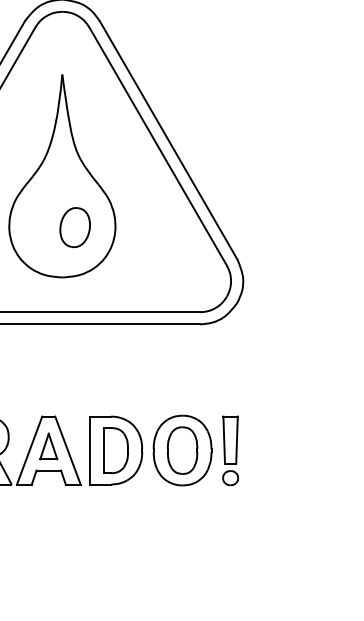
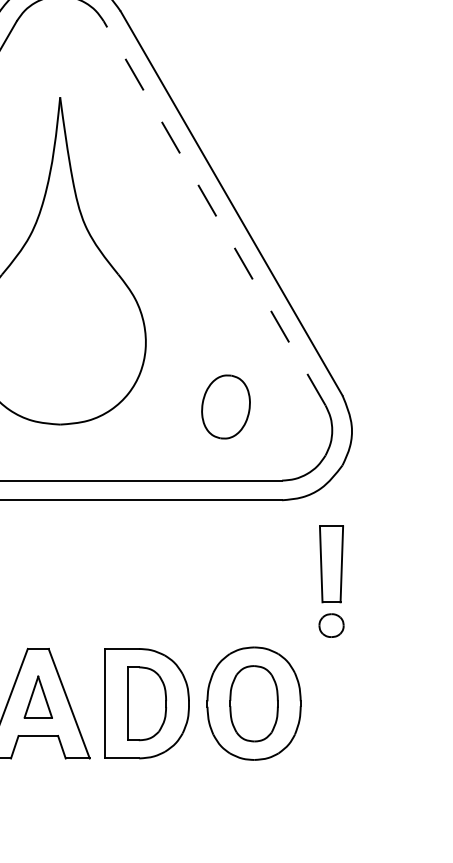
line: (158, 146) -> (215, 213), solid -> dashed
part: (74, 227) -> (224, 406), moved
part: (230, 450) -> (331, 581), moved

